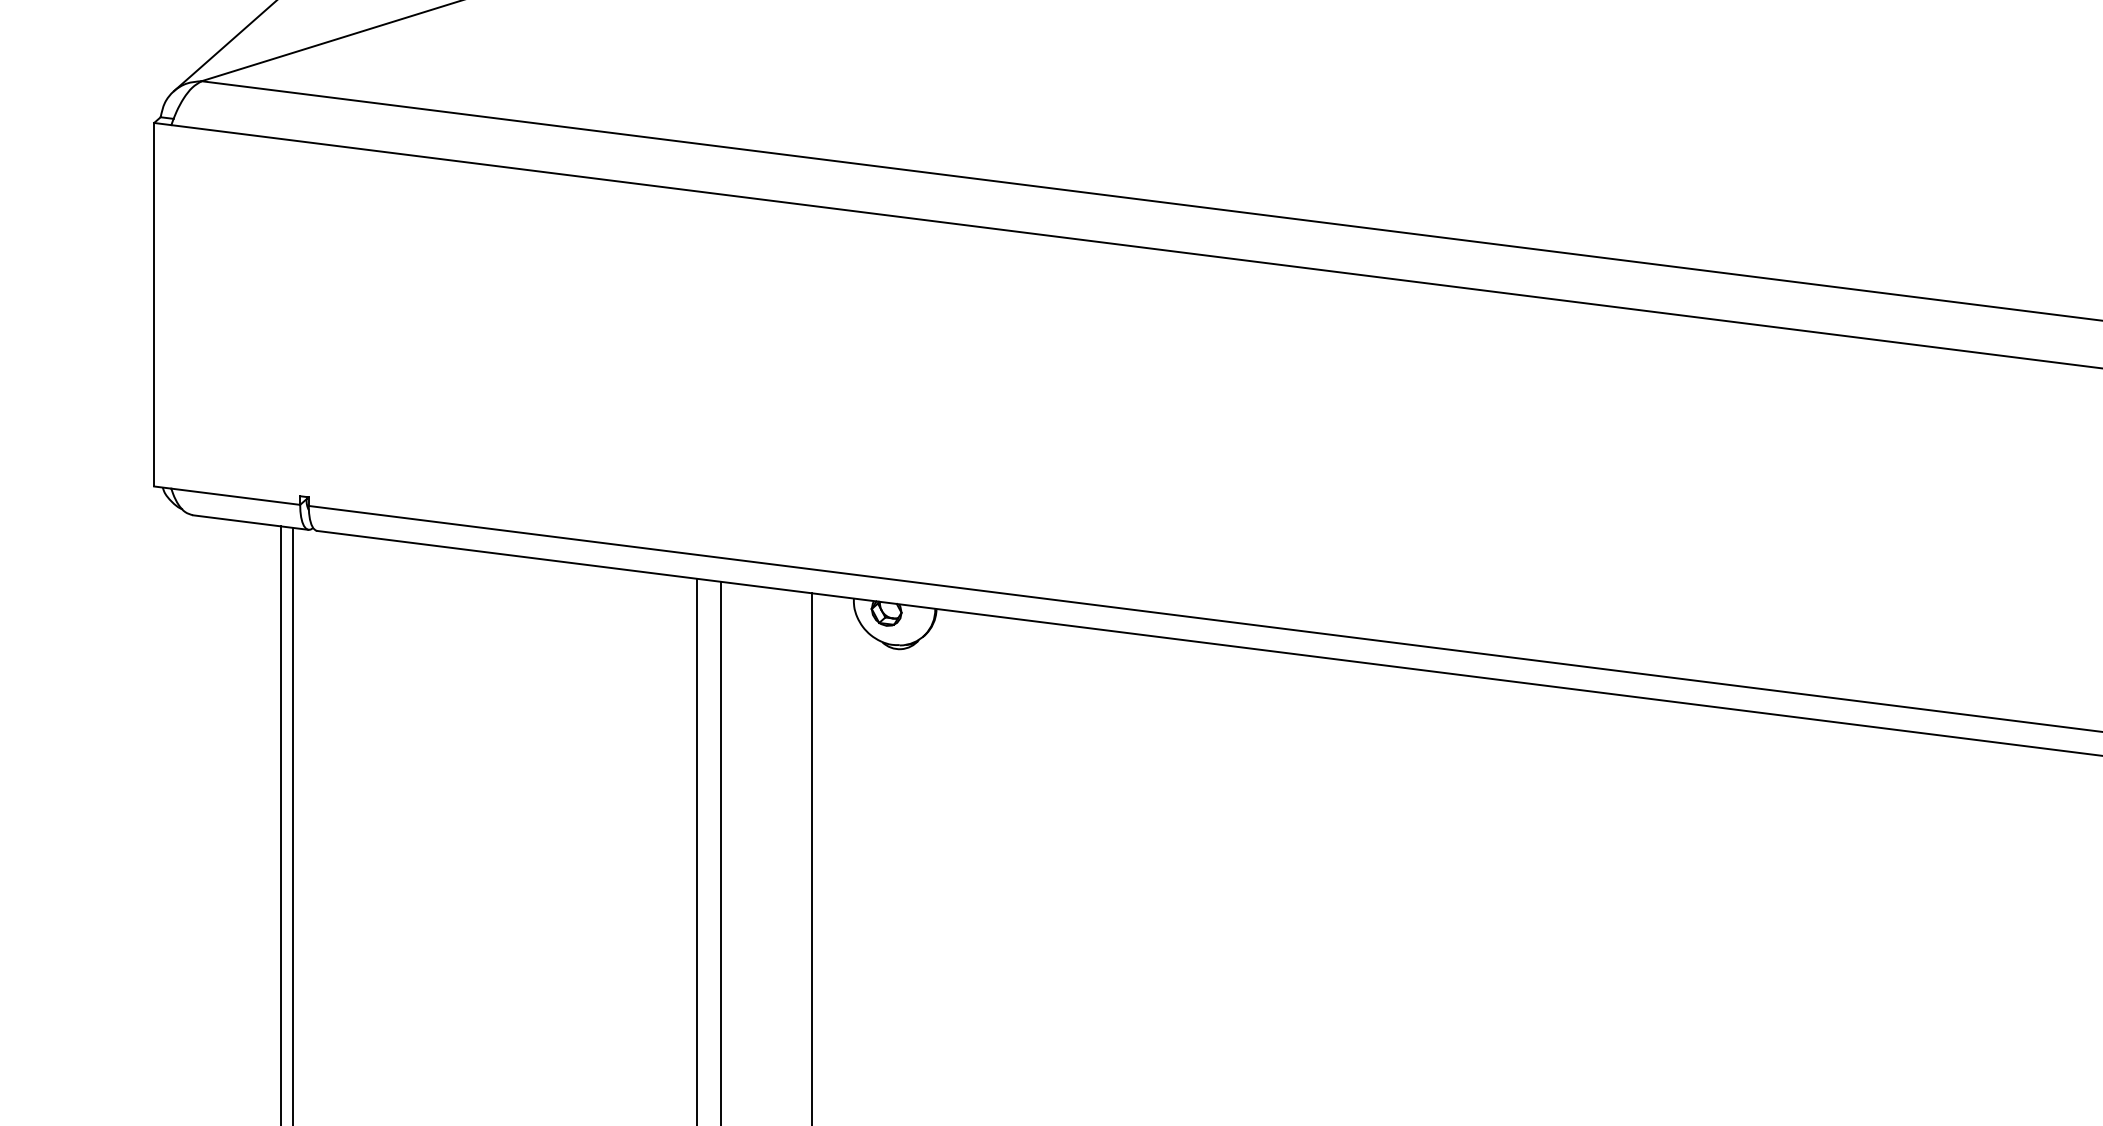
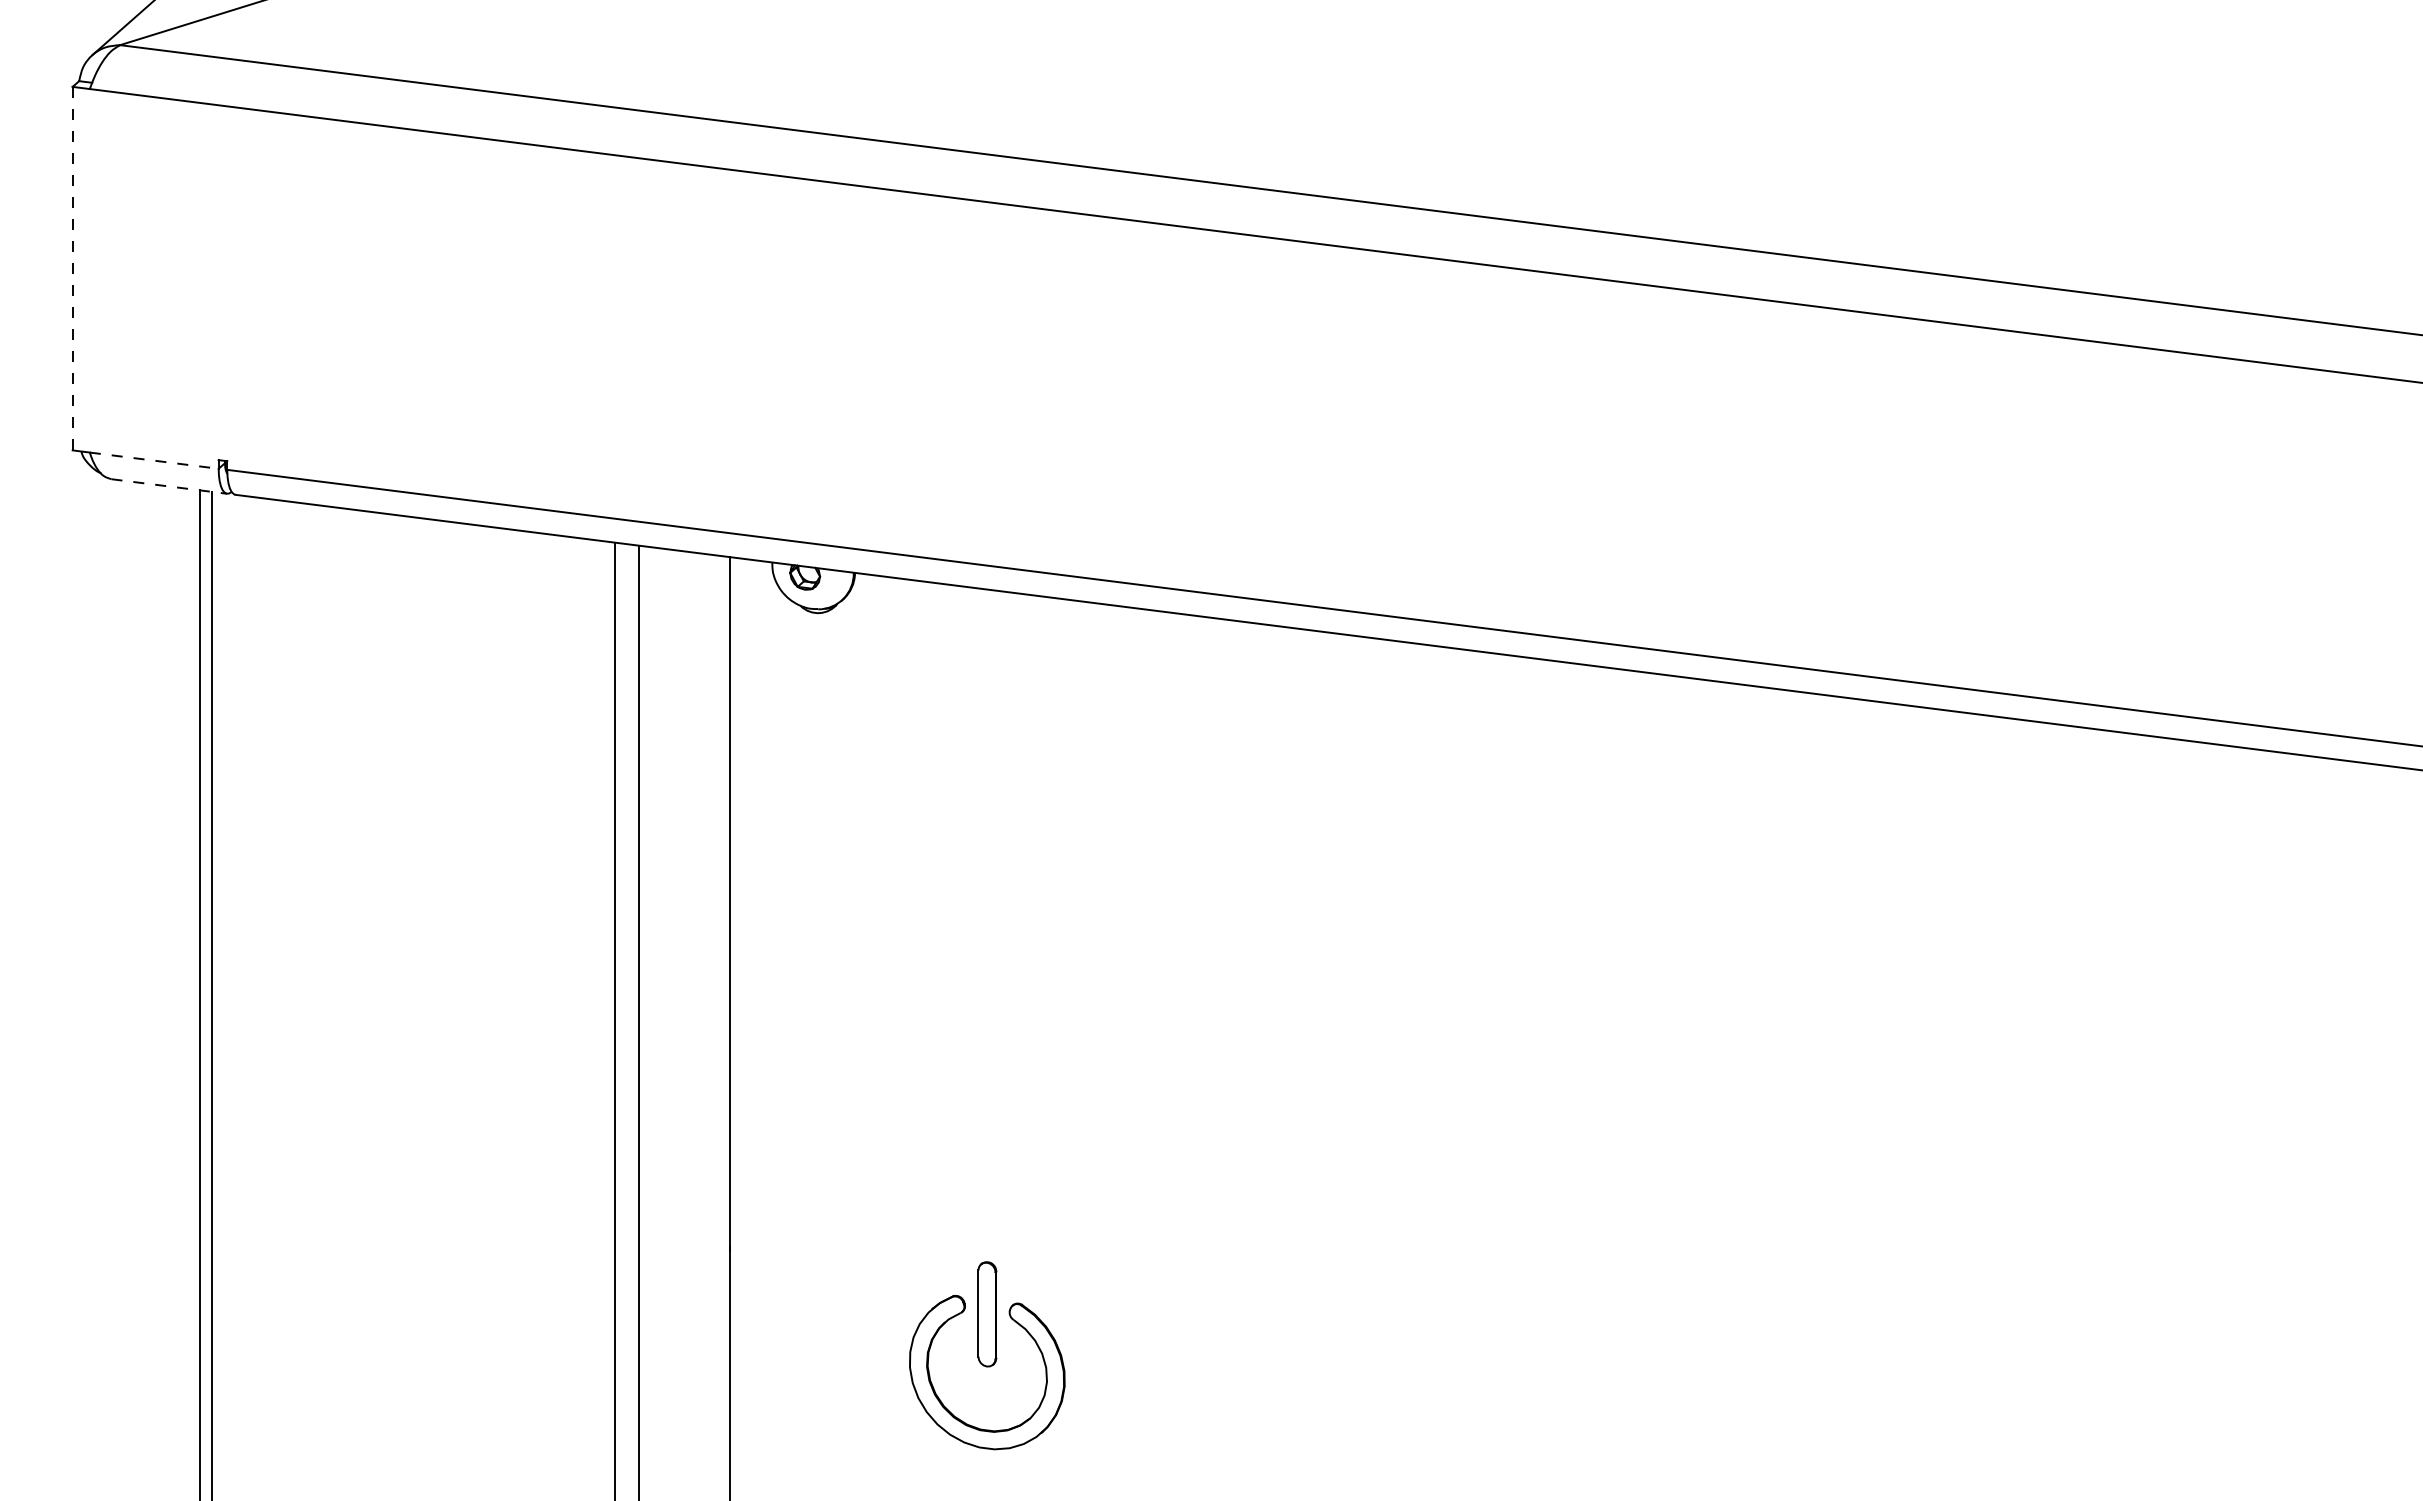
line: (154, 304) -> (72, 268), solid -> dashed
line: (236, 496) -> (154, 460), solid -> dashed
line: (251, 522) -> (169, 486), solid -> dashed

